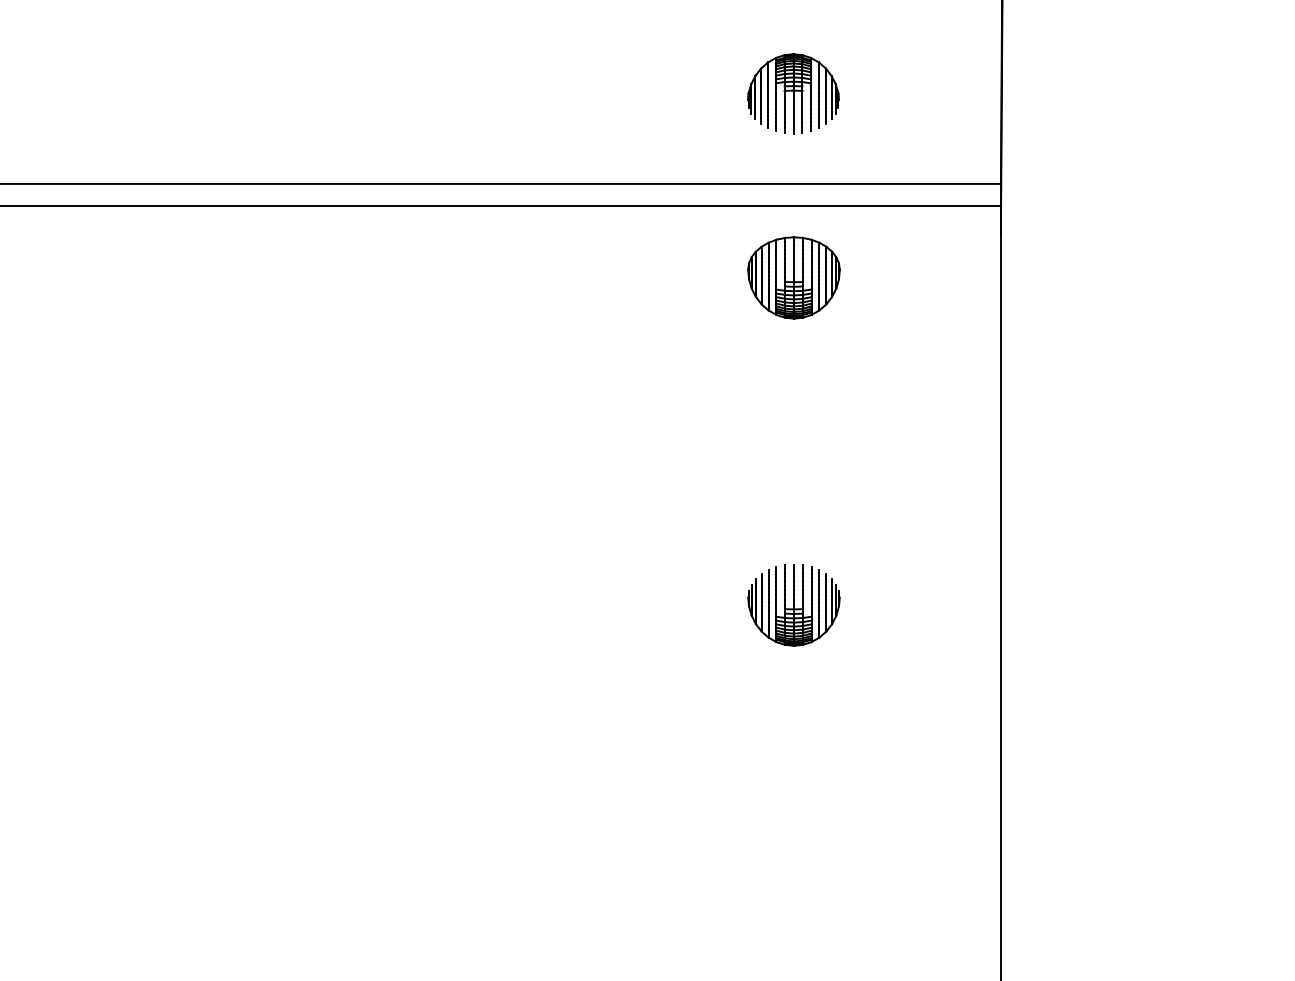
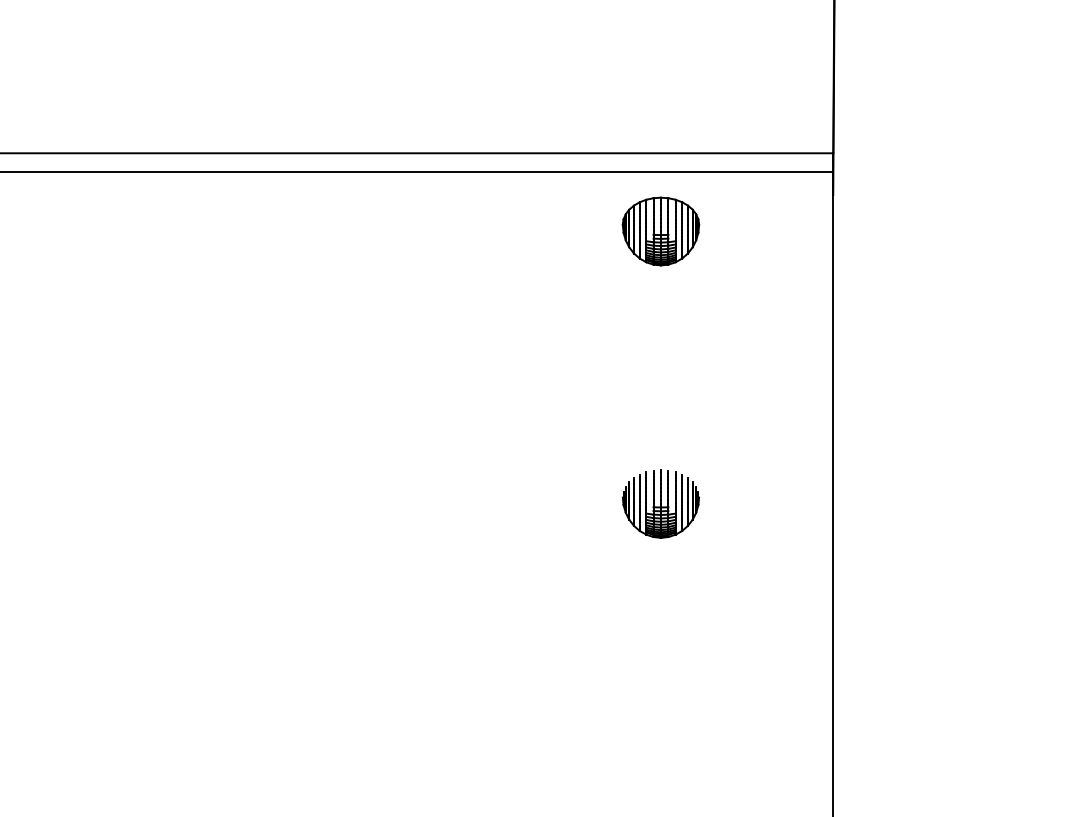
part: (793, 92) -> (660, 77), removed

